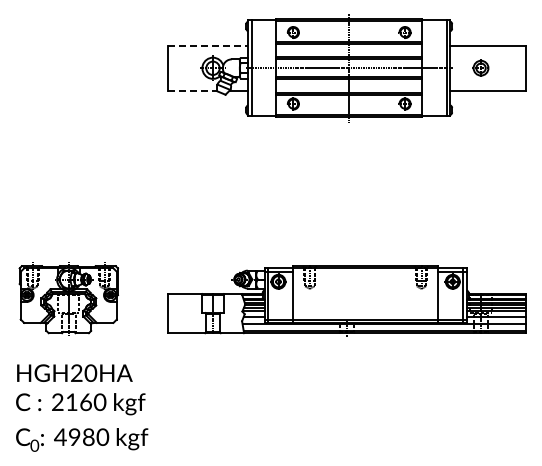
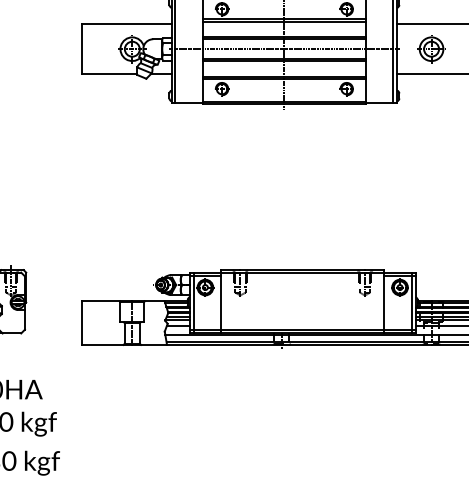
line: (208, 45) -> (127, 23), dashed -> solid
part: (480, 67) -> (430, 48), size x1.43
line: (192, 90) -> (109, 73), dashed -> solid

